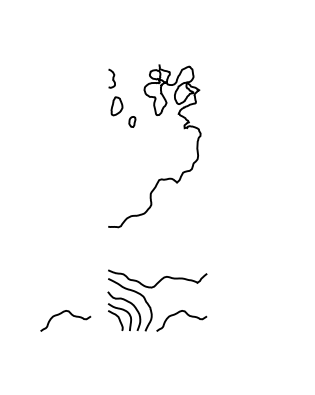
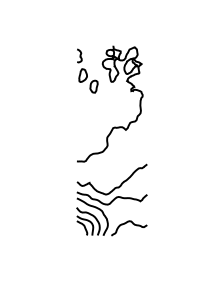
part: (132, 121) -> (94, 86), size x1.67
curve: (161, 263) -> (114, 187), added
curve: (61, 314) -> (43, 223), removed

